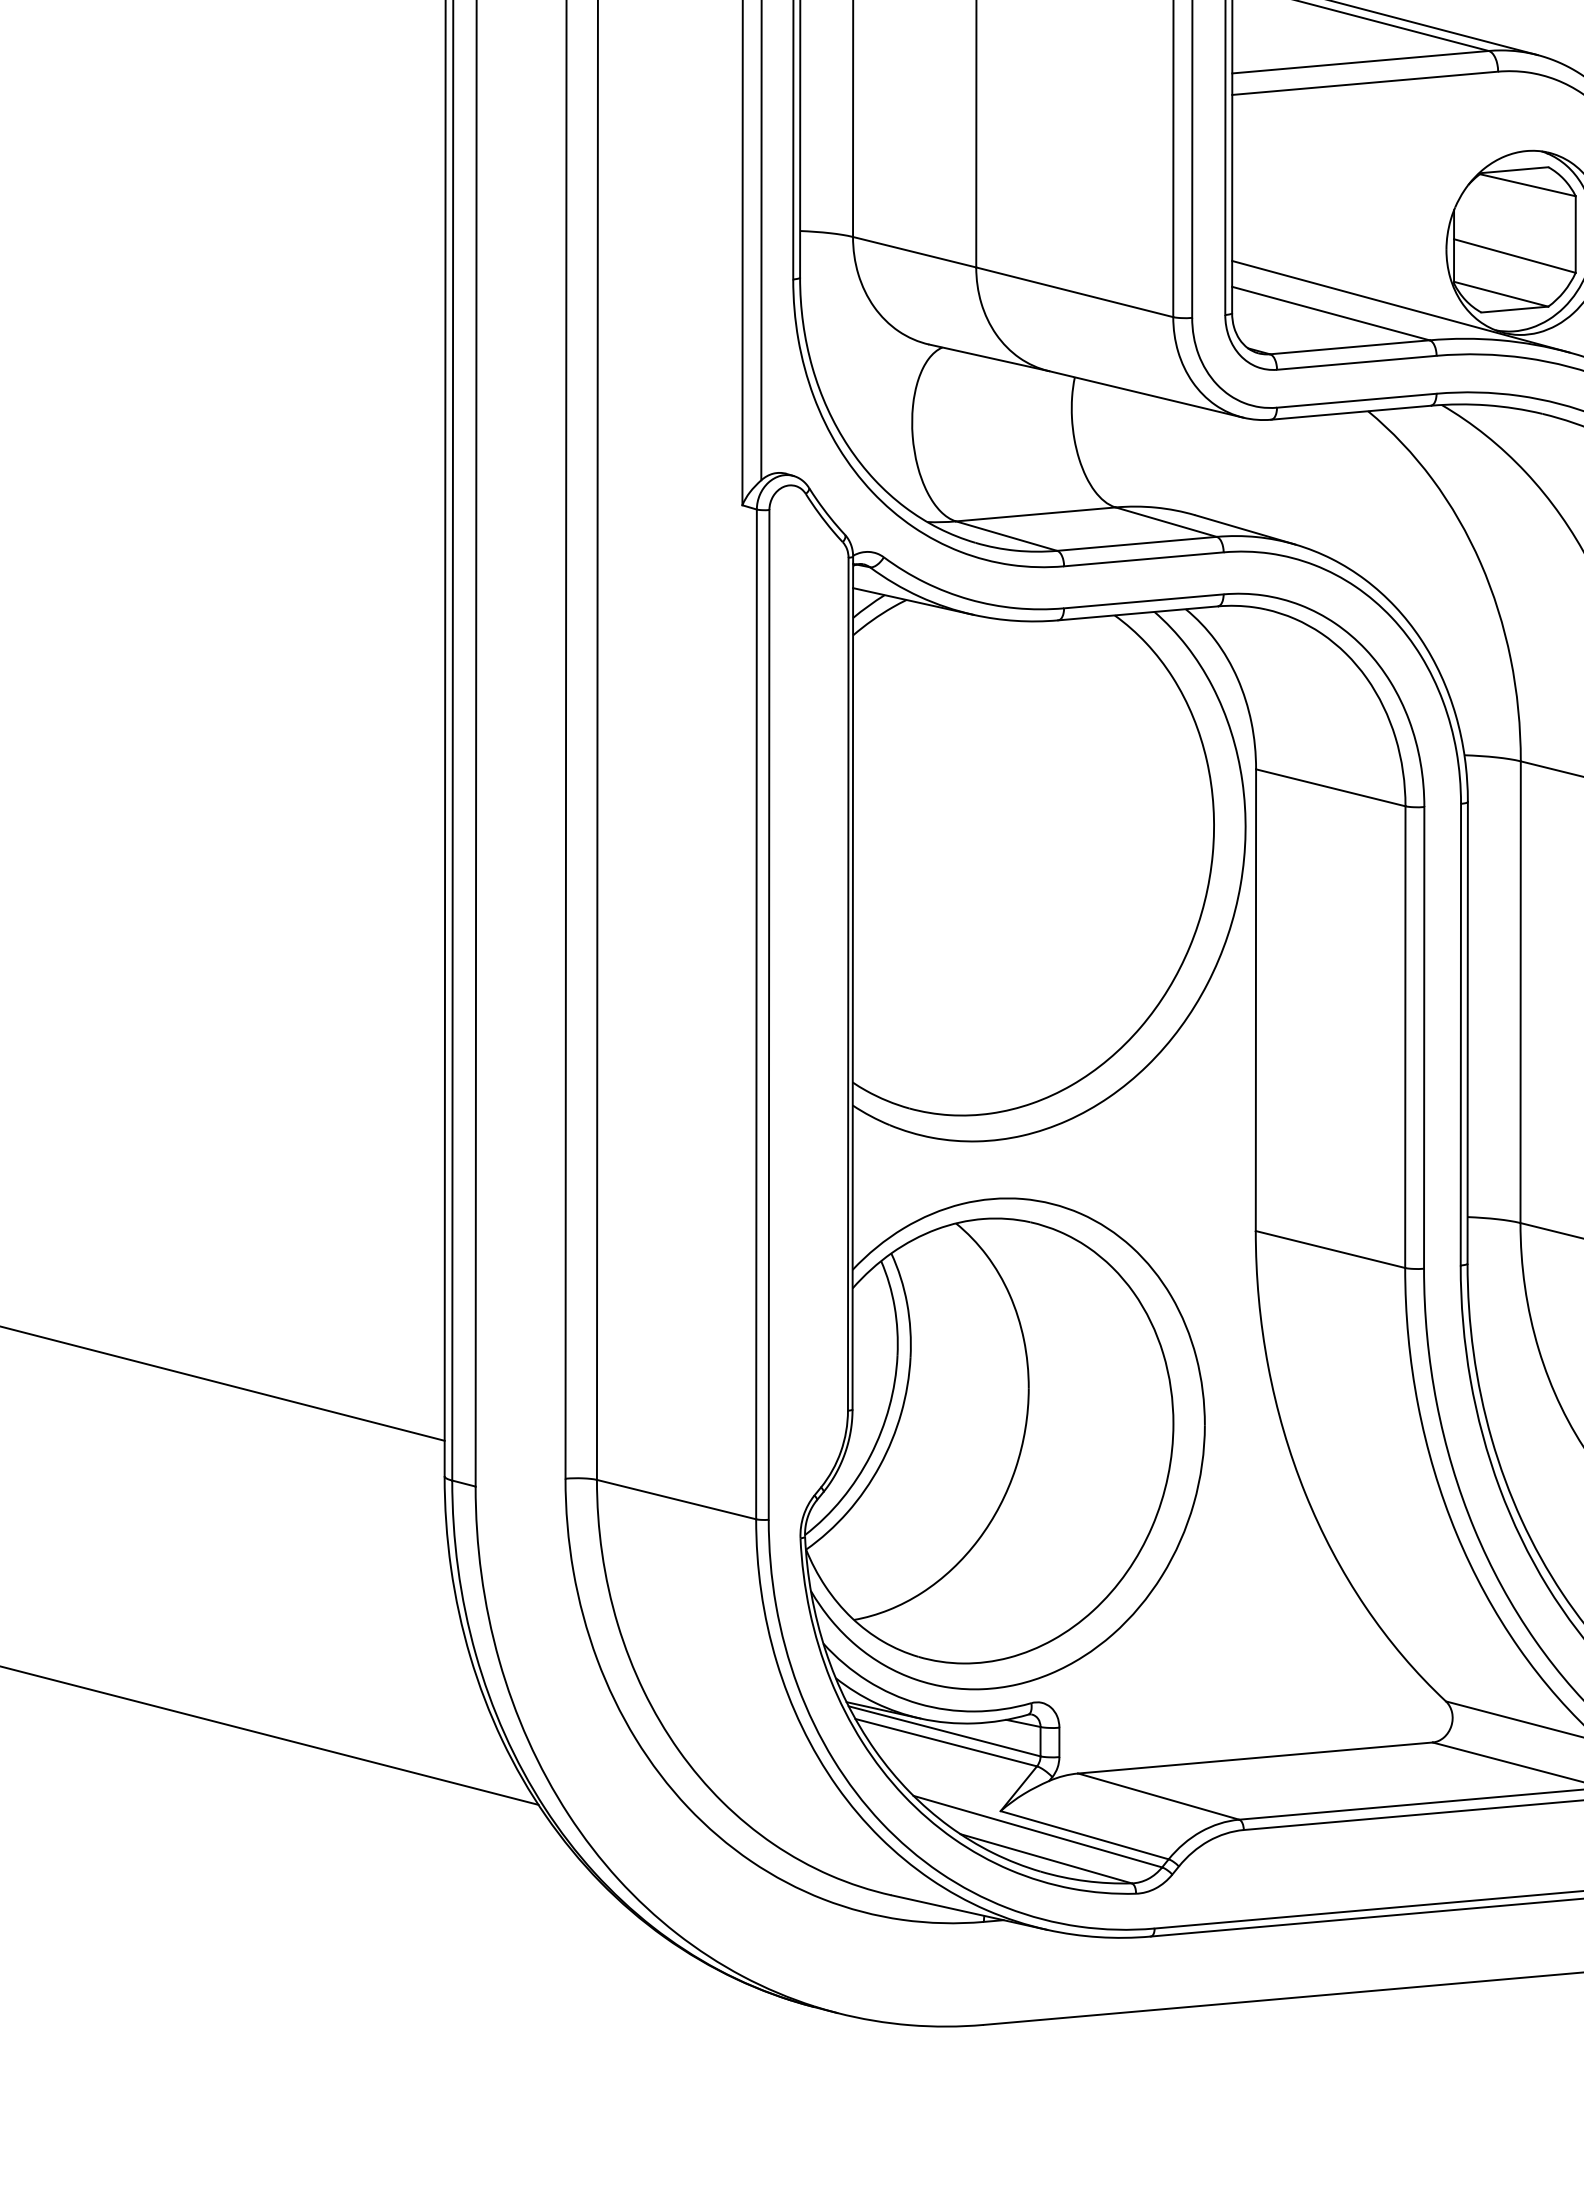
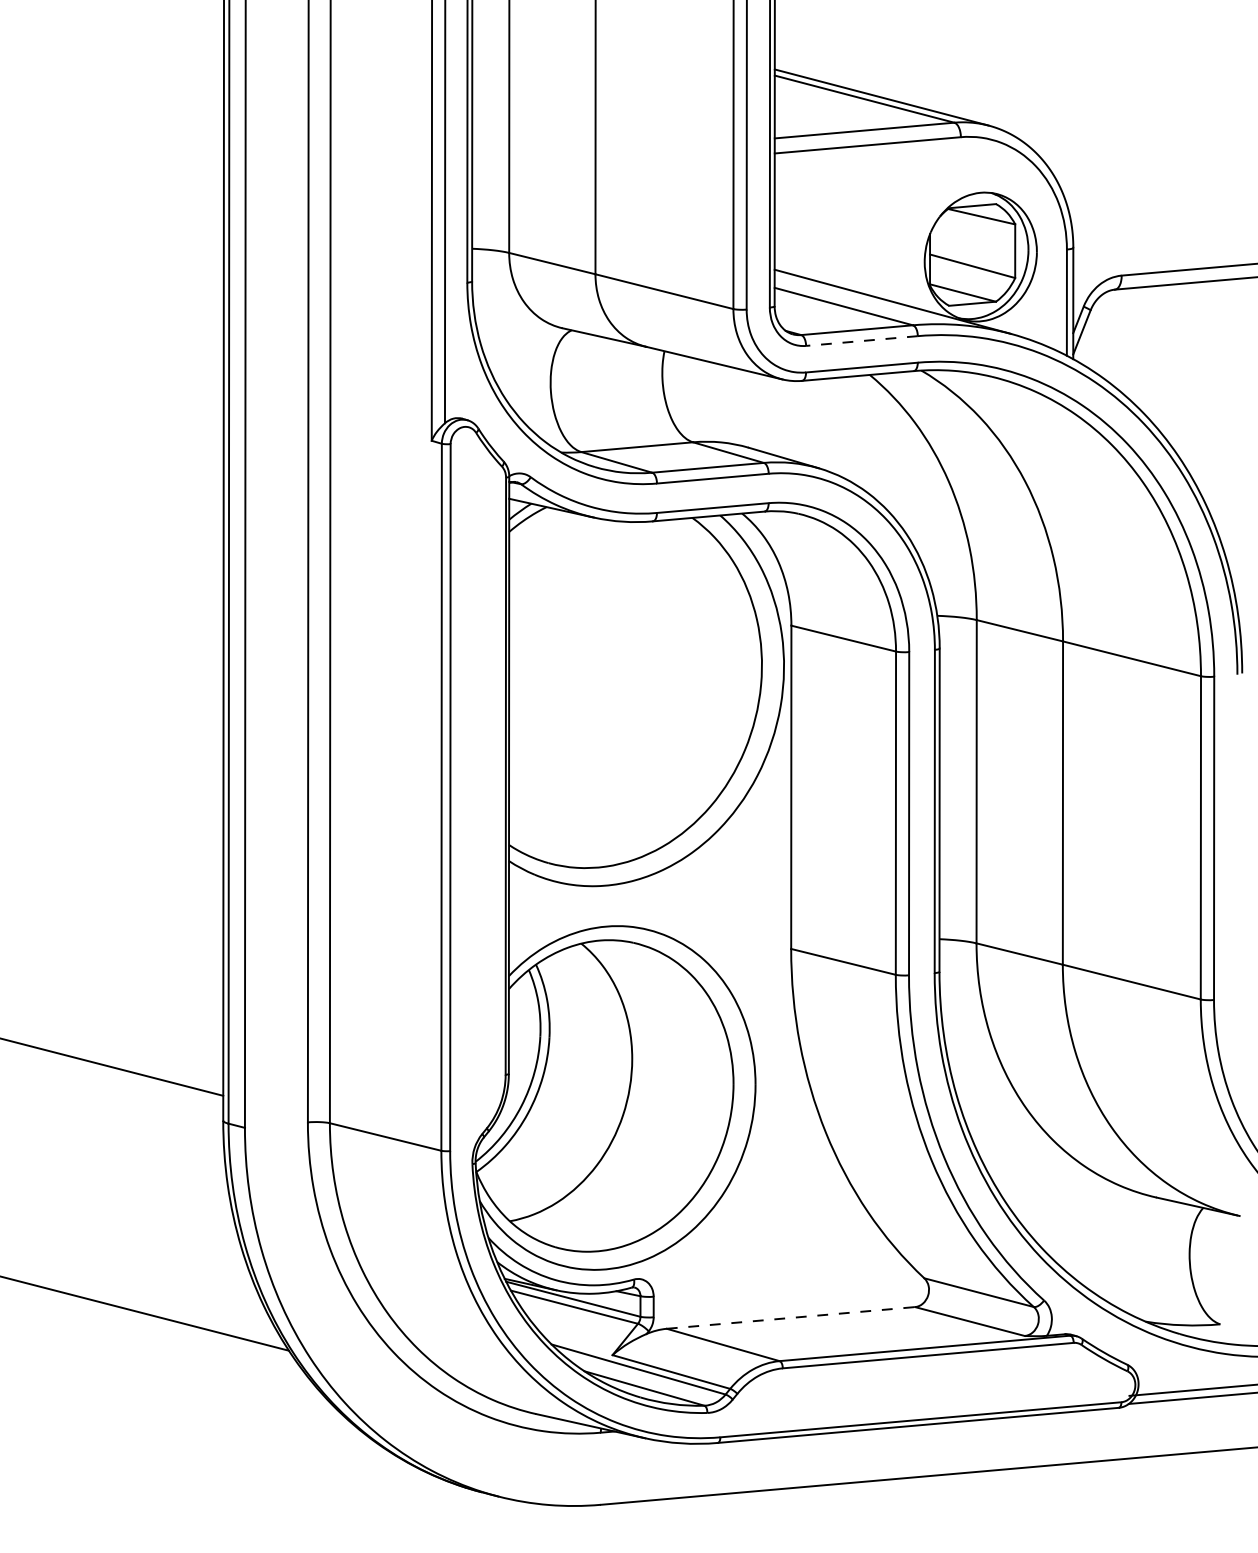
line: (1356, 363) -> (861, 341), solid -> dashed
line: (1254, 1757) -> (790, 1317), solid -> dashed

